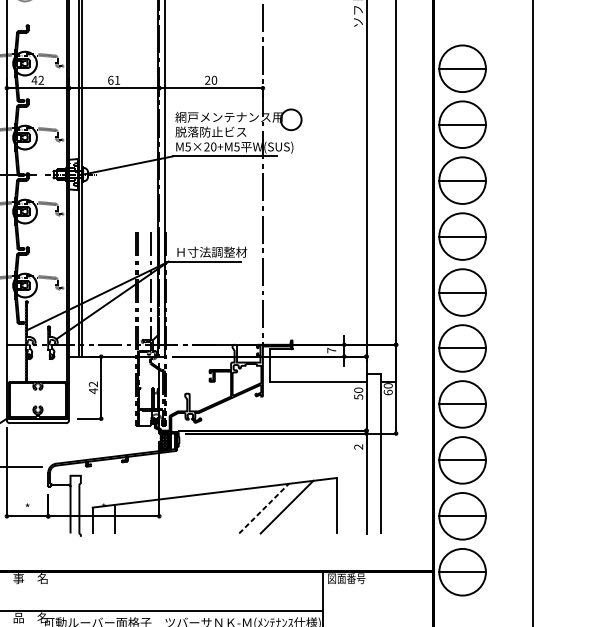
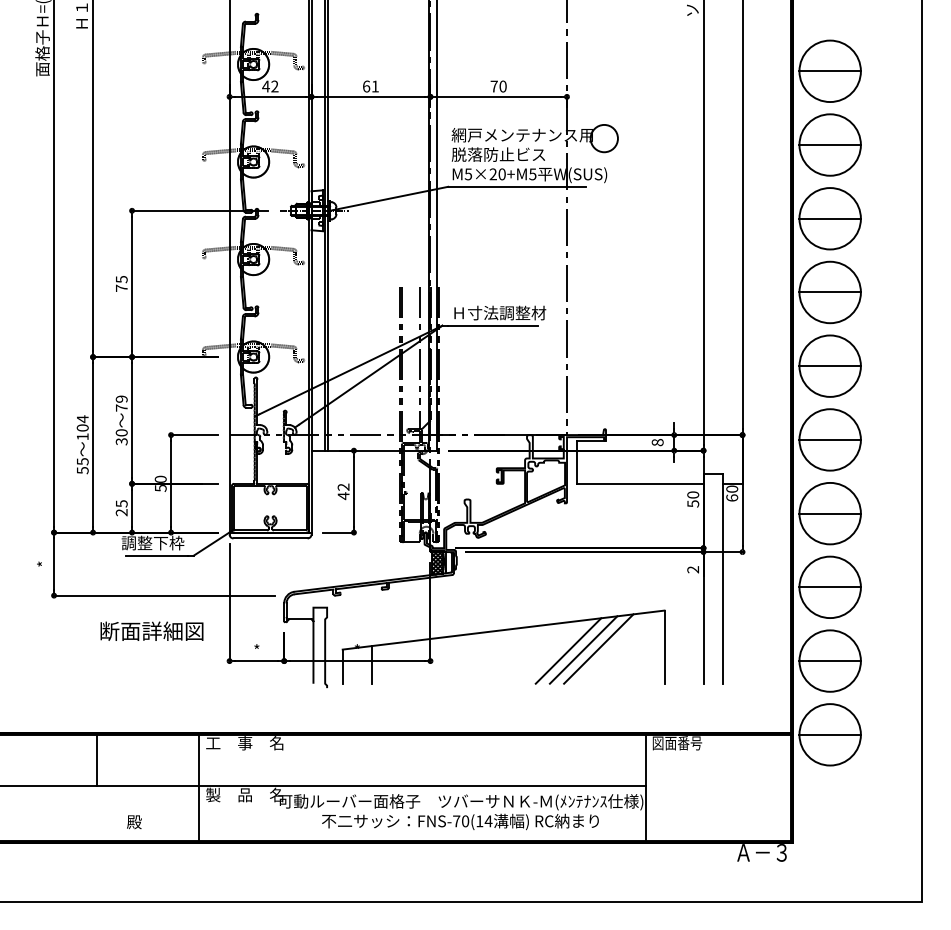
text: (207, 80) -> (493, 86), 20 -> 70
text: (331, 350) -> (657, 442), 7 -> 8
line: (275, 507) -> (583, 649), added
line: (264, 508) -> (568, 650), dashed -> solid

